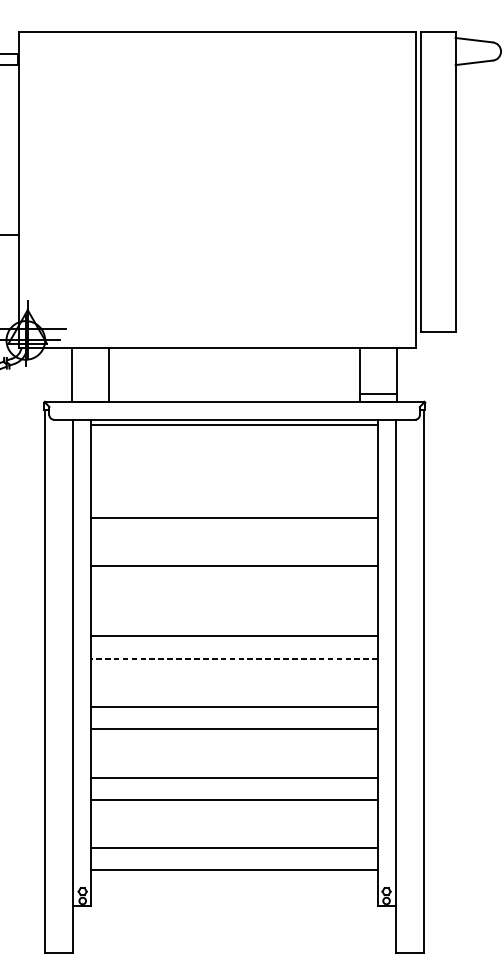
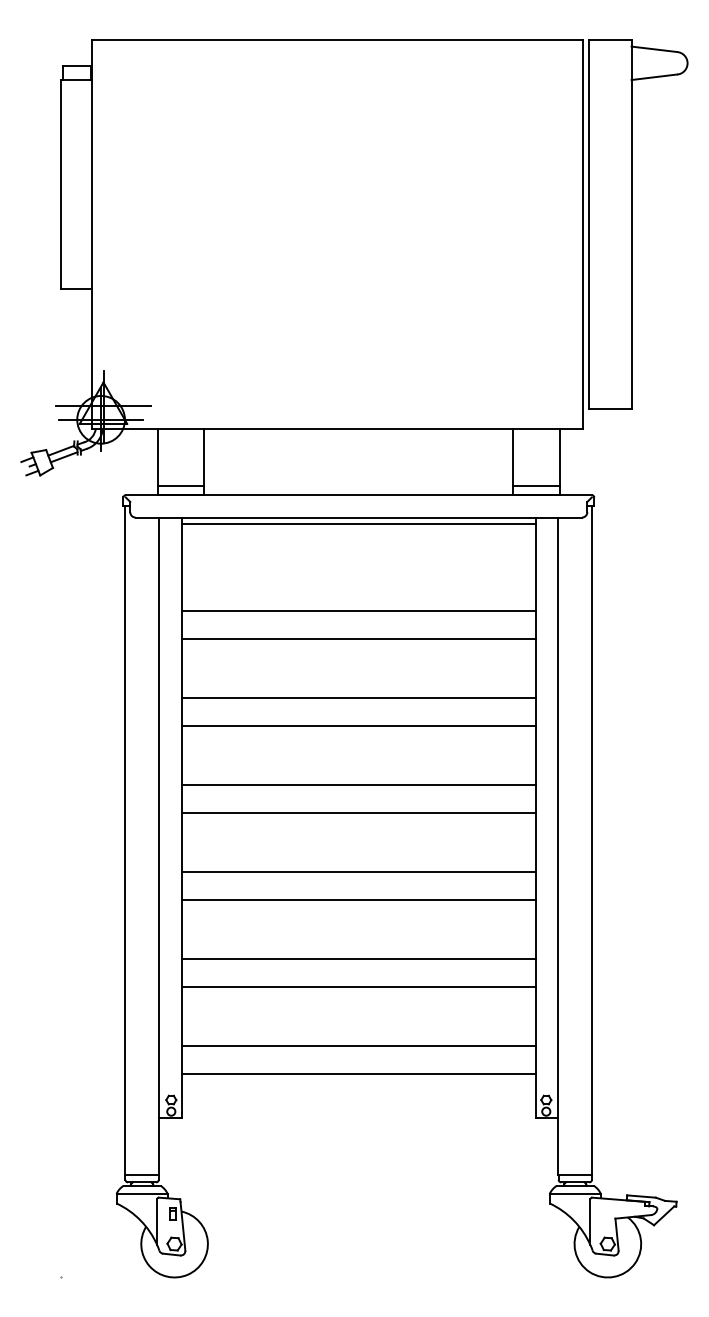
line: (90, 394) -> (180, 486), added
line: (234, 495) -> (358, 611), added
line: (234, 588) -> (358, 725), added
line: (234, 658) -> (358, 812), dashed -> solid

